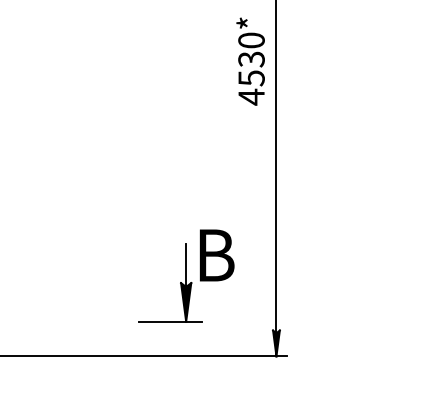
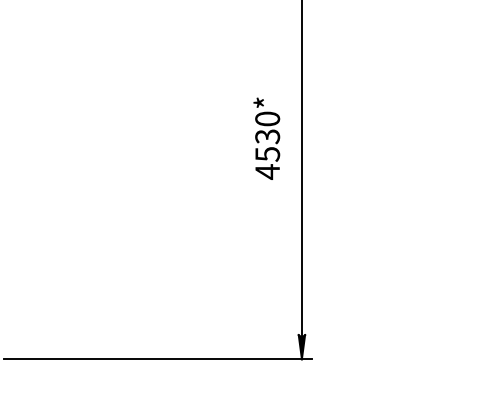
text: (250, 61) -> (266, 138), moved
part: (186, 275) -> (217, 283), removed

